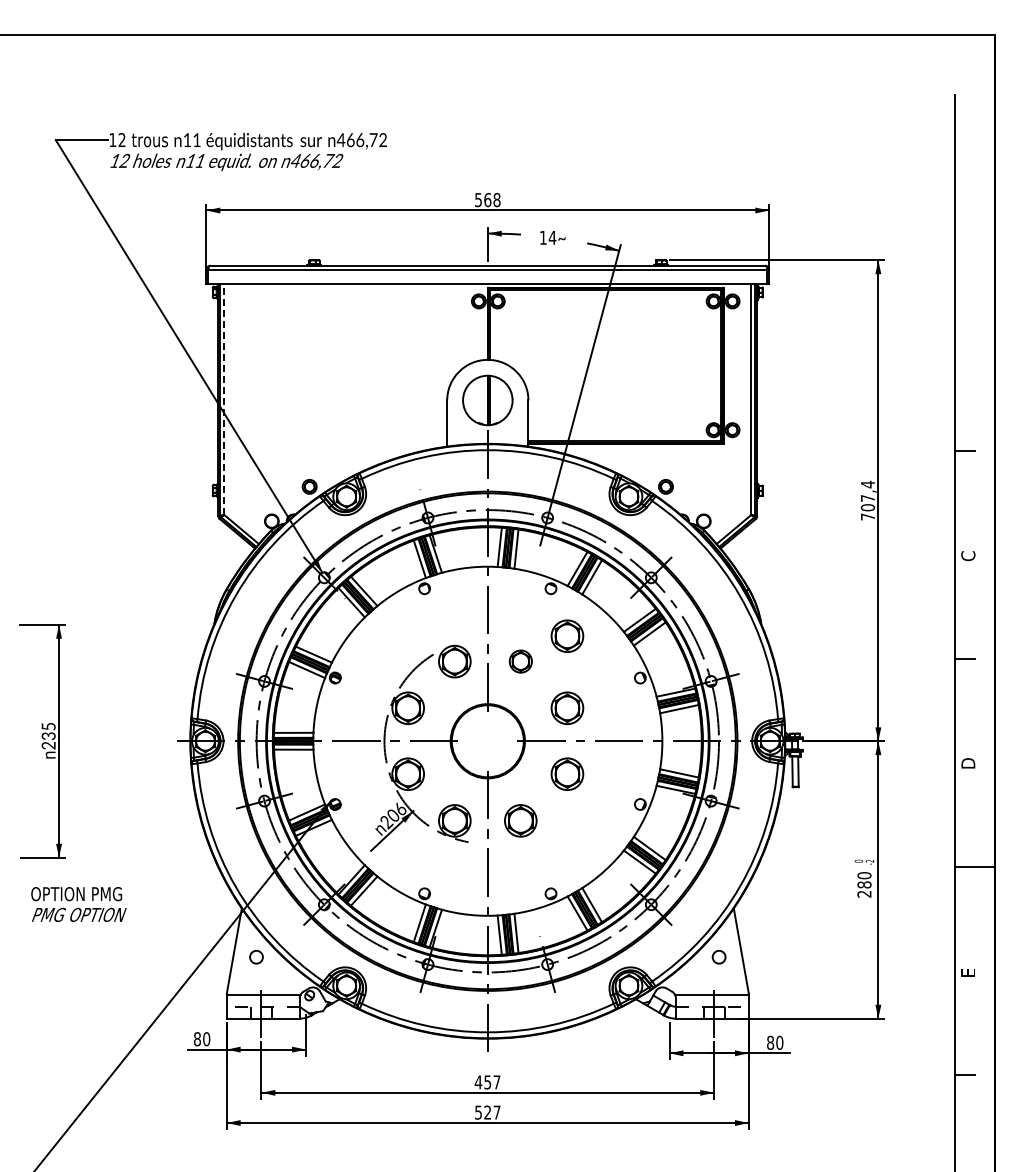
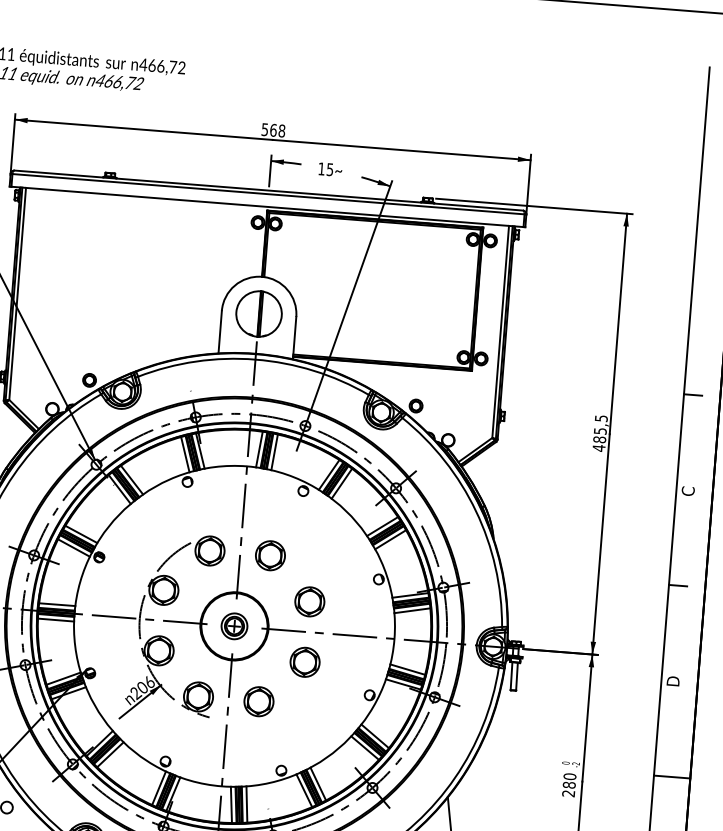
text: (552, 237) -> (330, 169), 14 -> 15
line: (224, 399) -> (17, 294), dashed -> solid
text: (868, 500) -> (600, 433), 707,4 -> 485,5
part: (567, 635) -> (315, 535), removed
part: (520, 661) -> (270, 555), size x1.43
part: (487, 741) -> (234, 626), added

